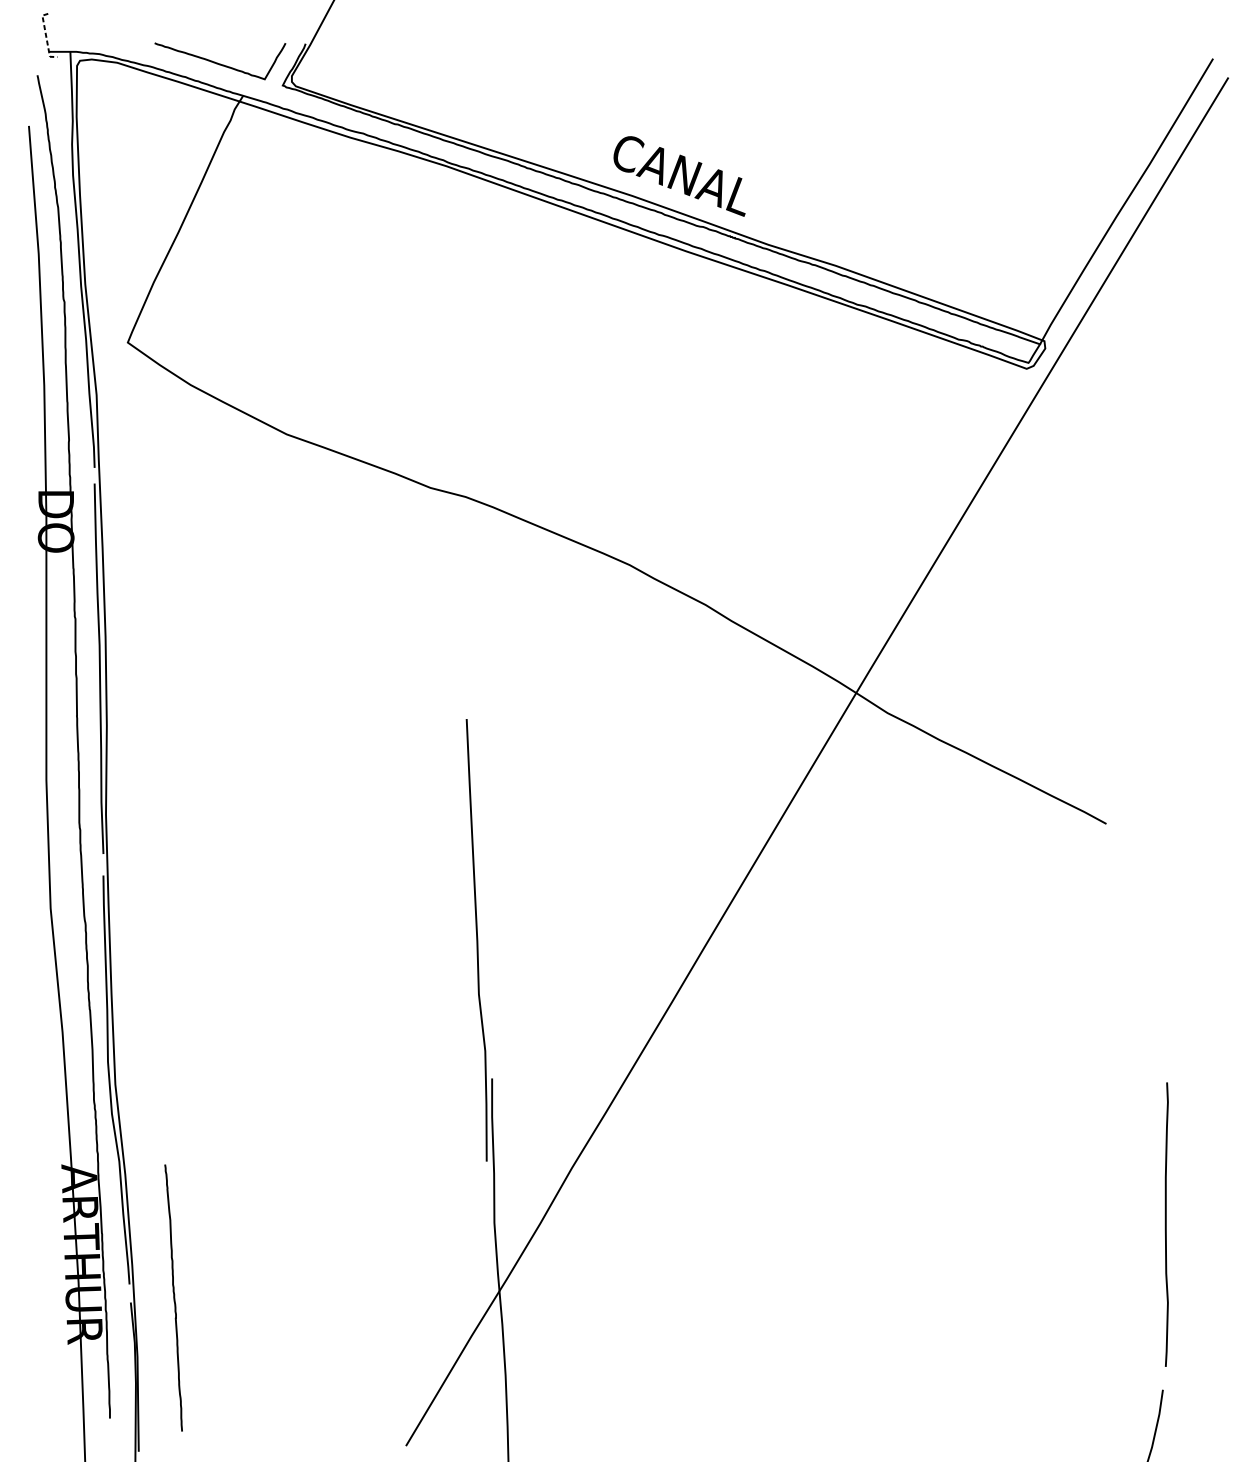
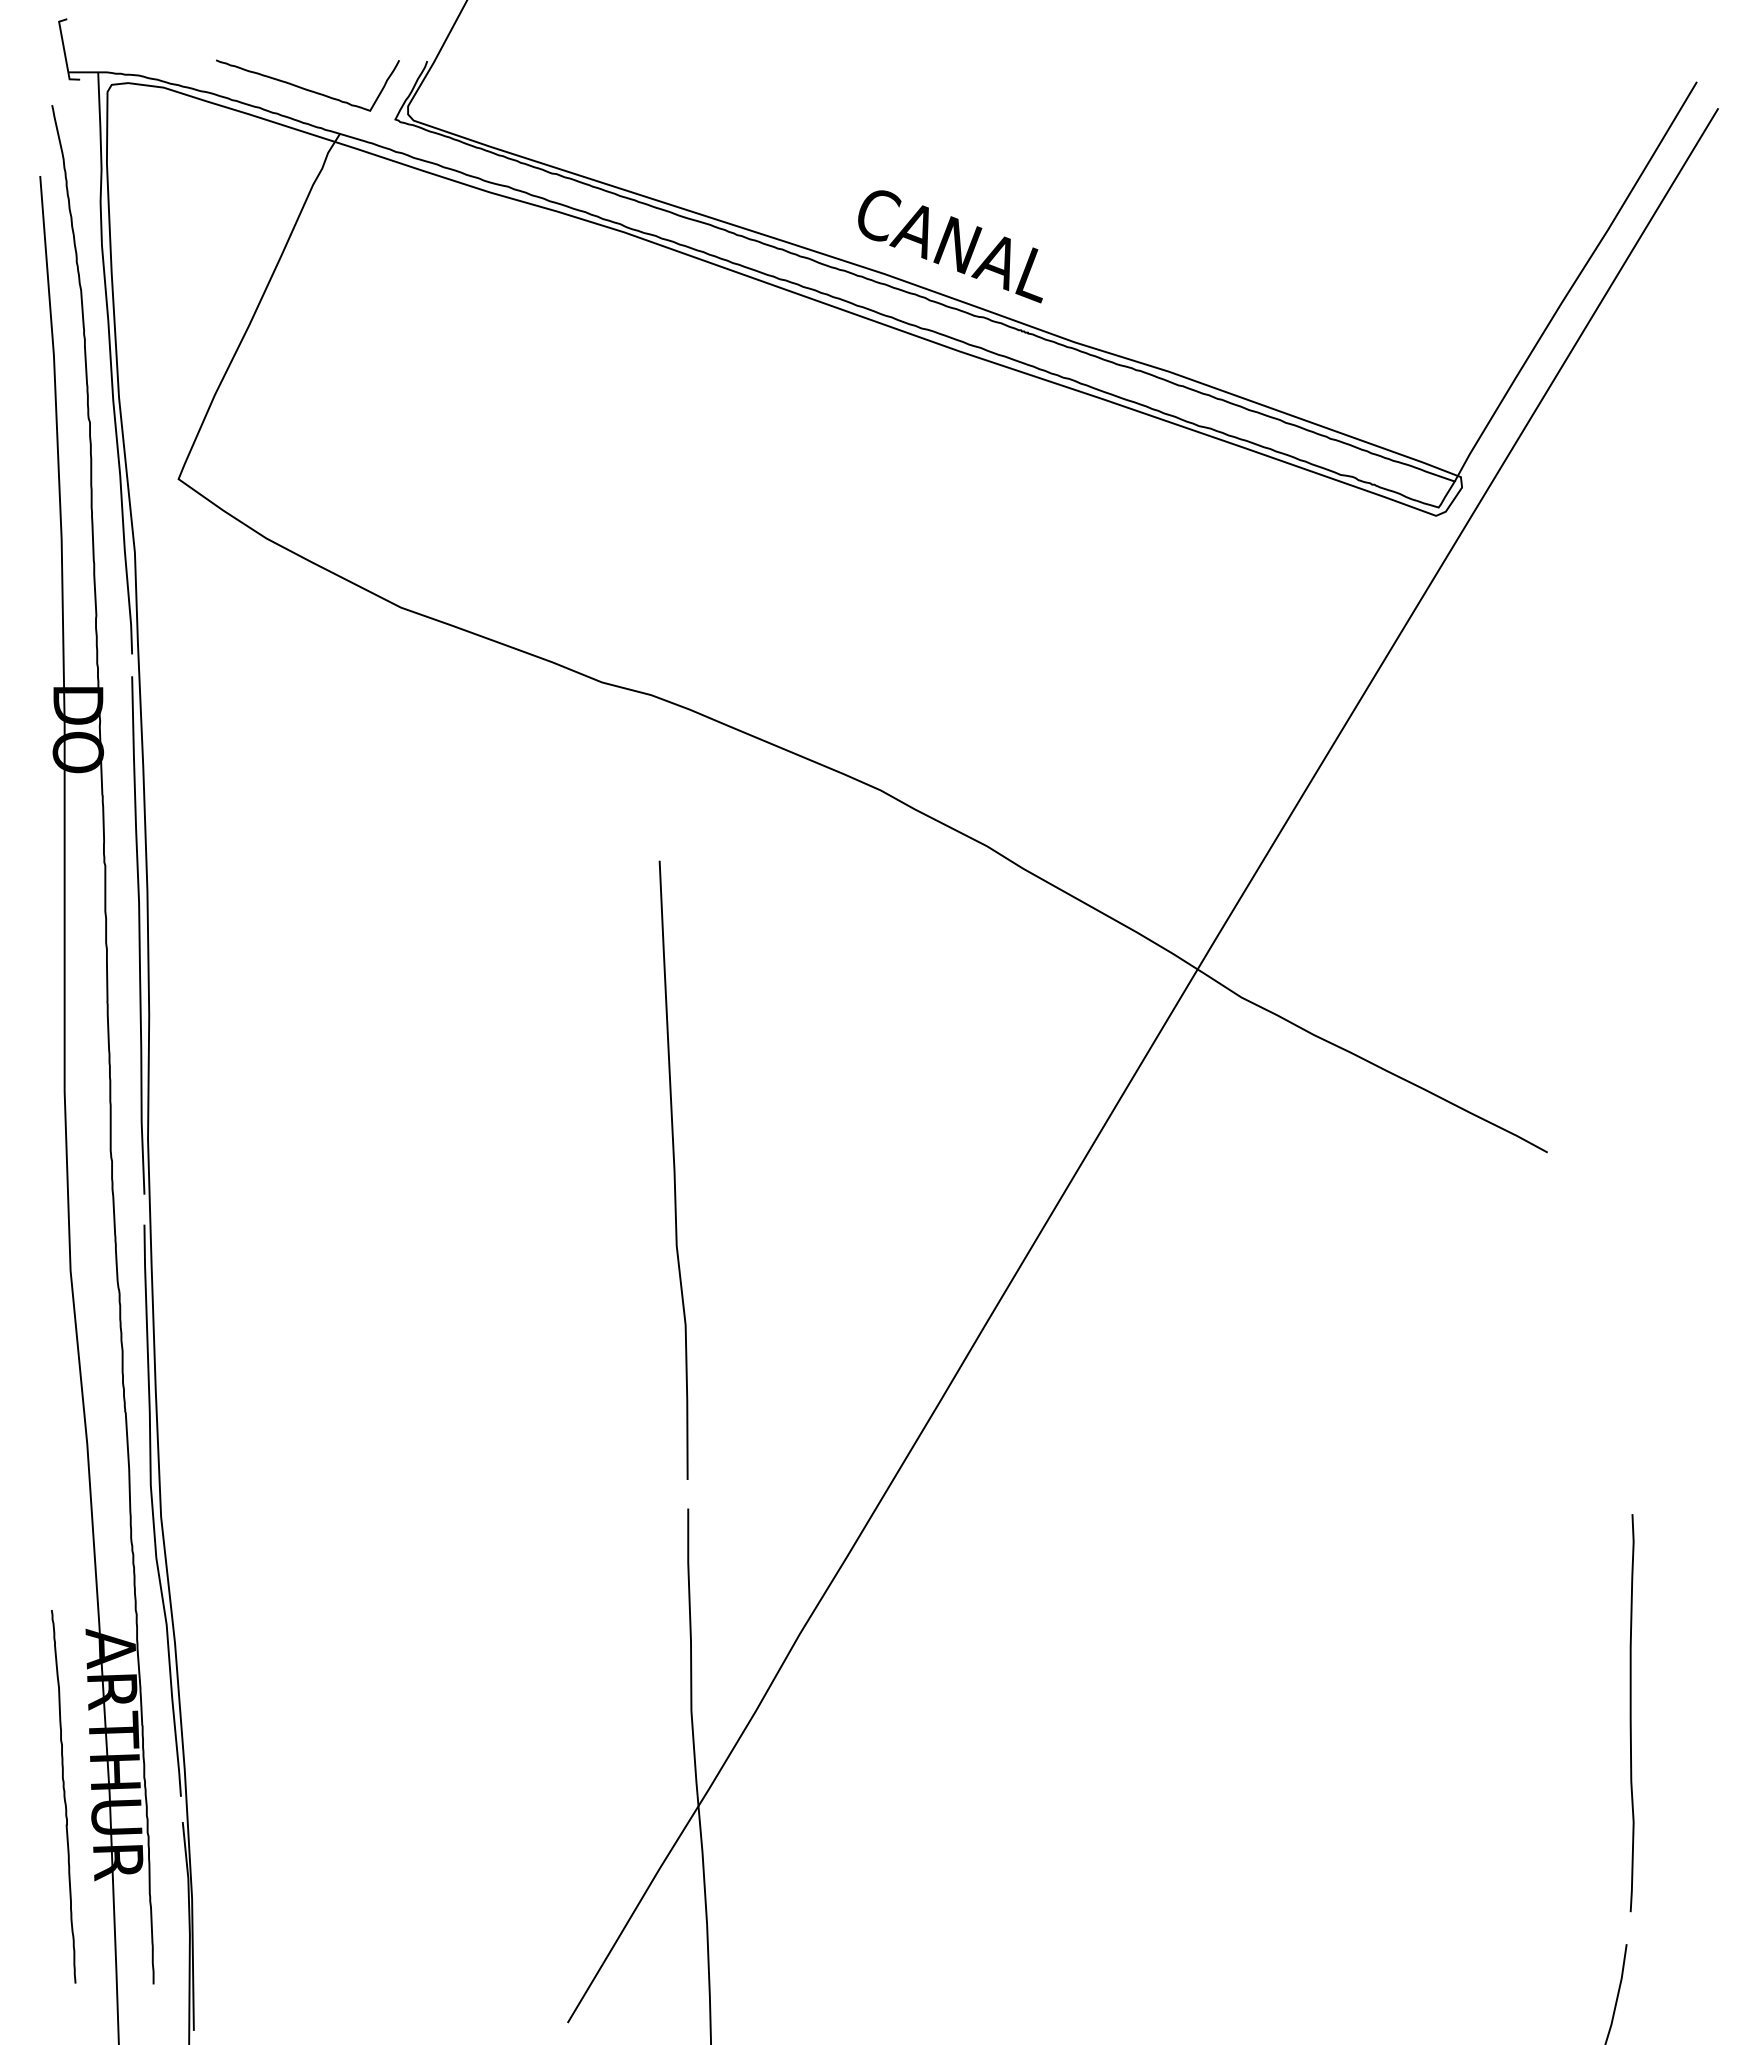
line: (46, 36) -> (64, 51), dashed -> solid
curve: (476, 939) -> (673, 1169), moved
curve: (173, 1297) -> (63, 1796), moved

